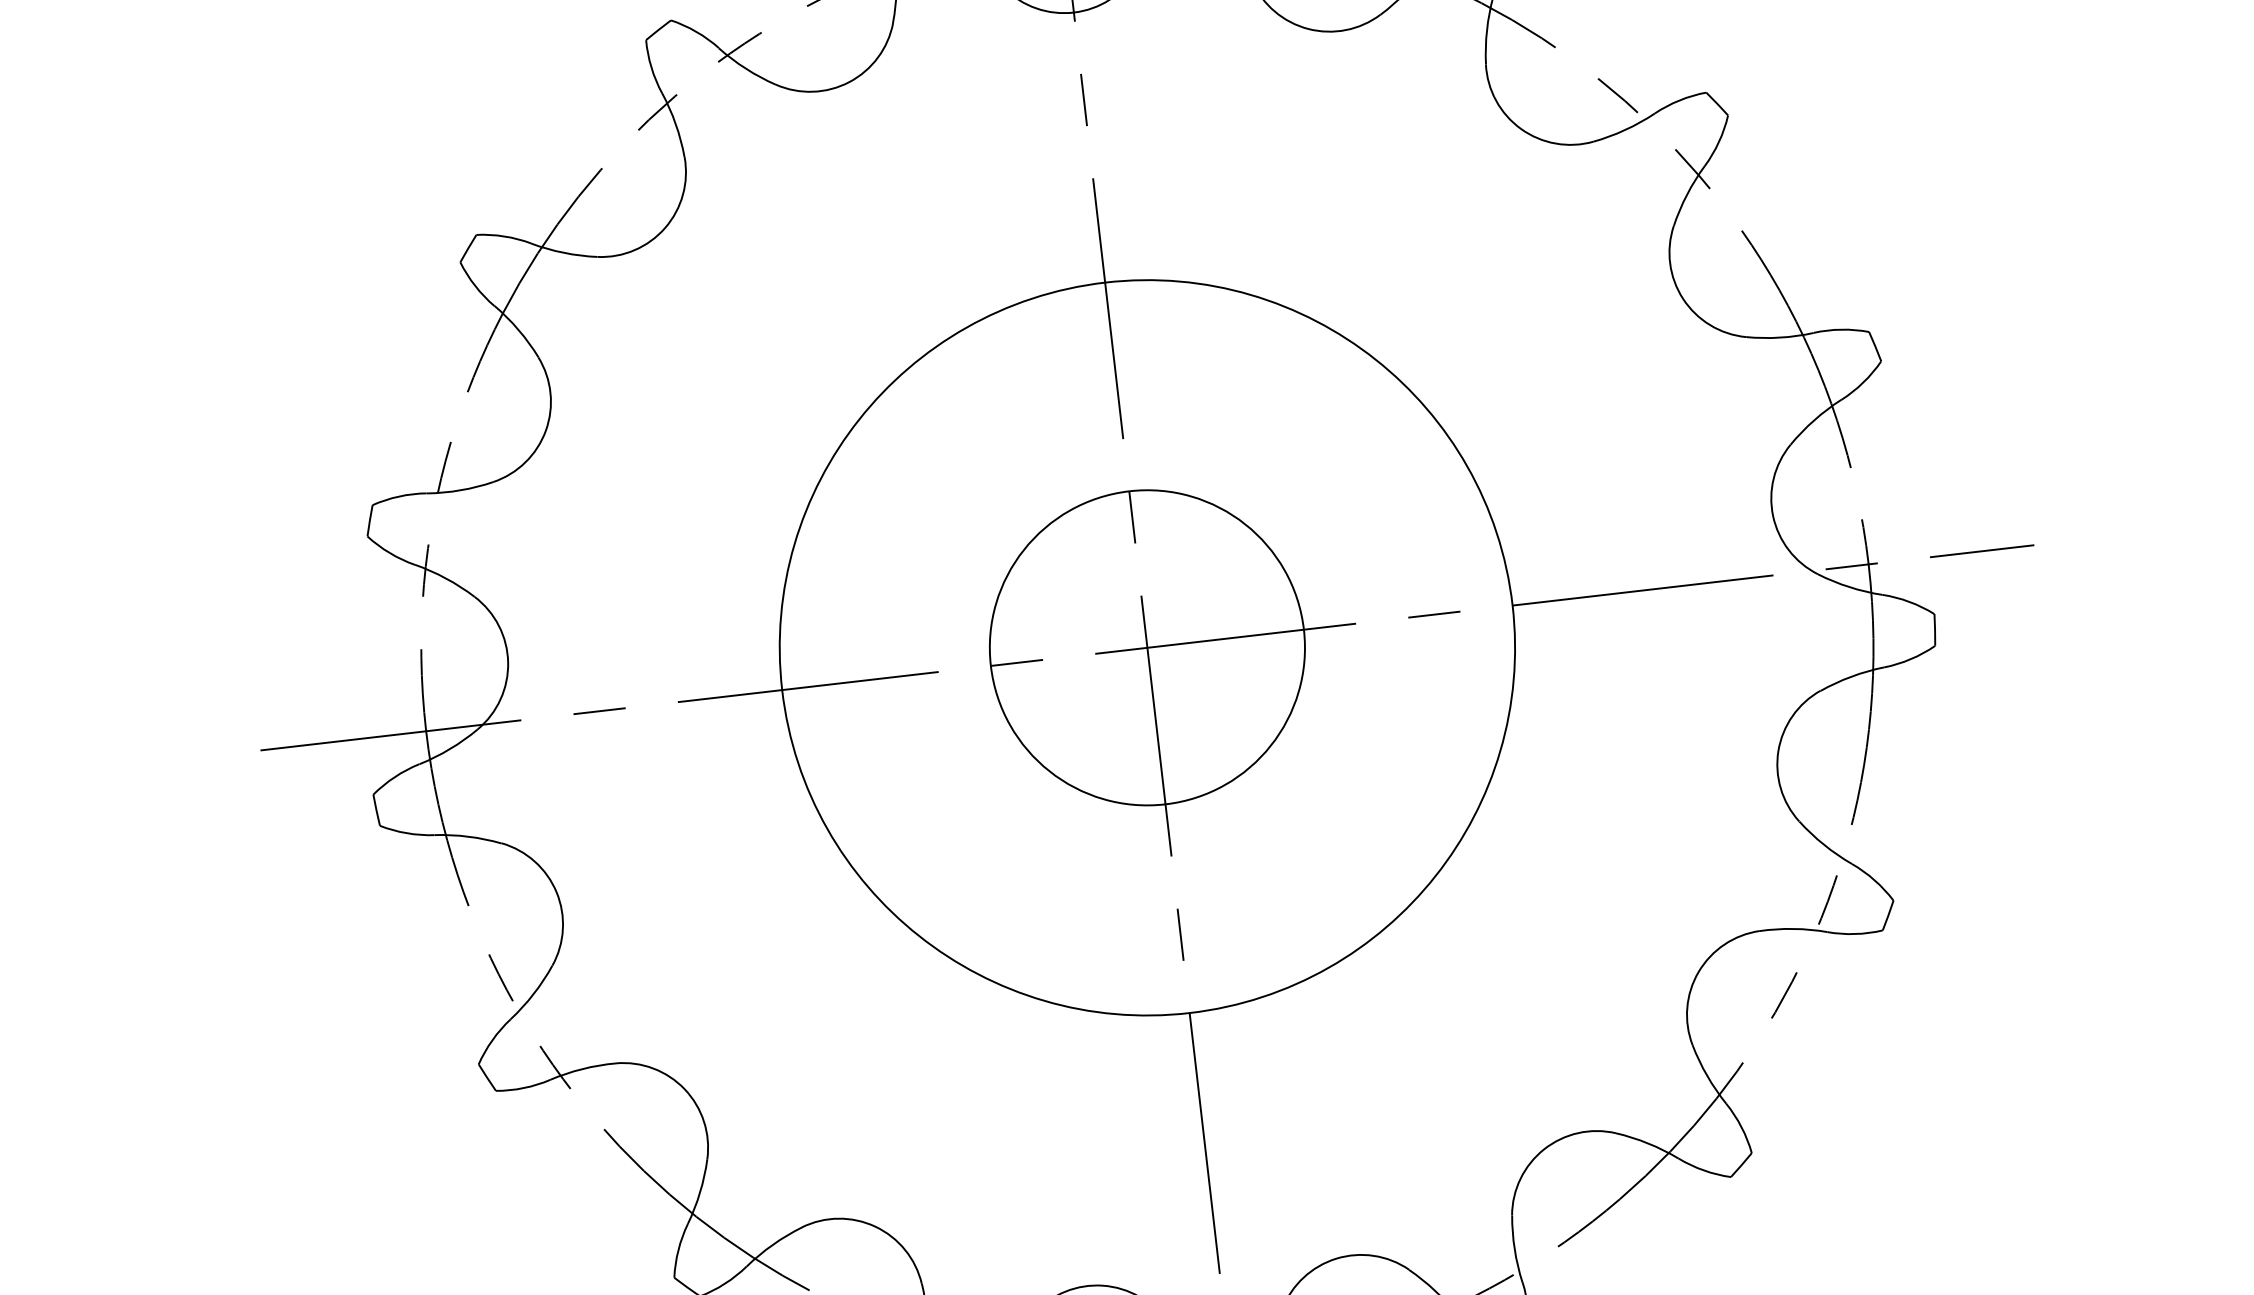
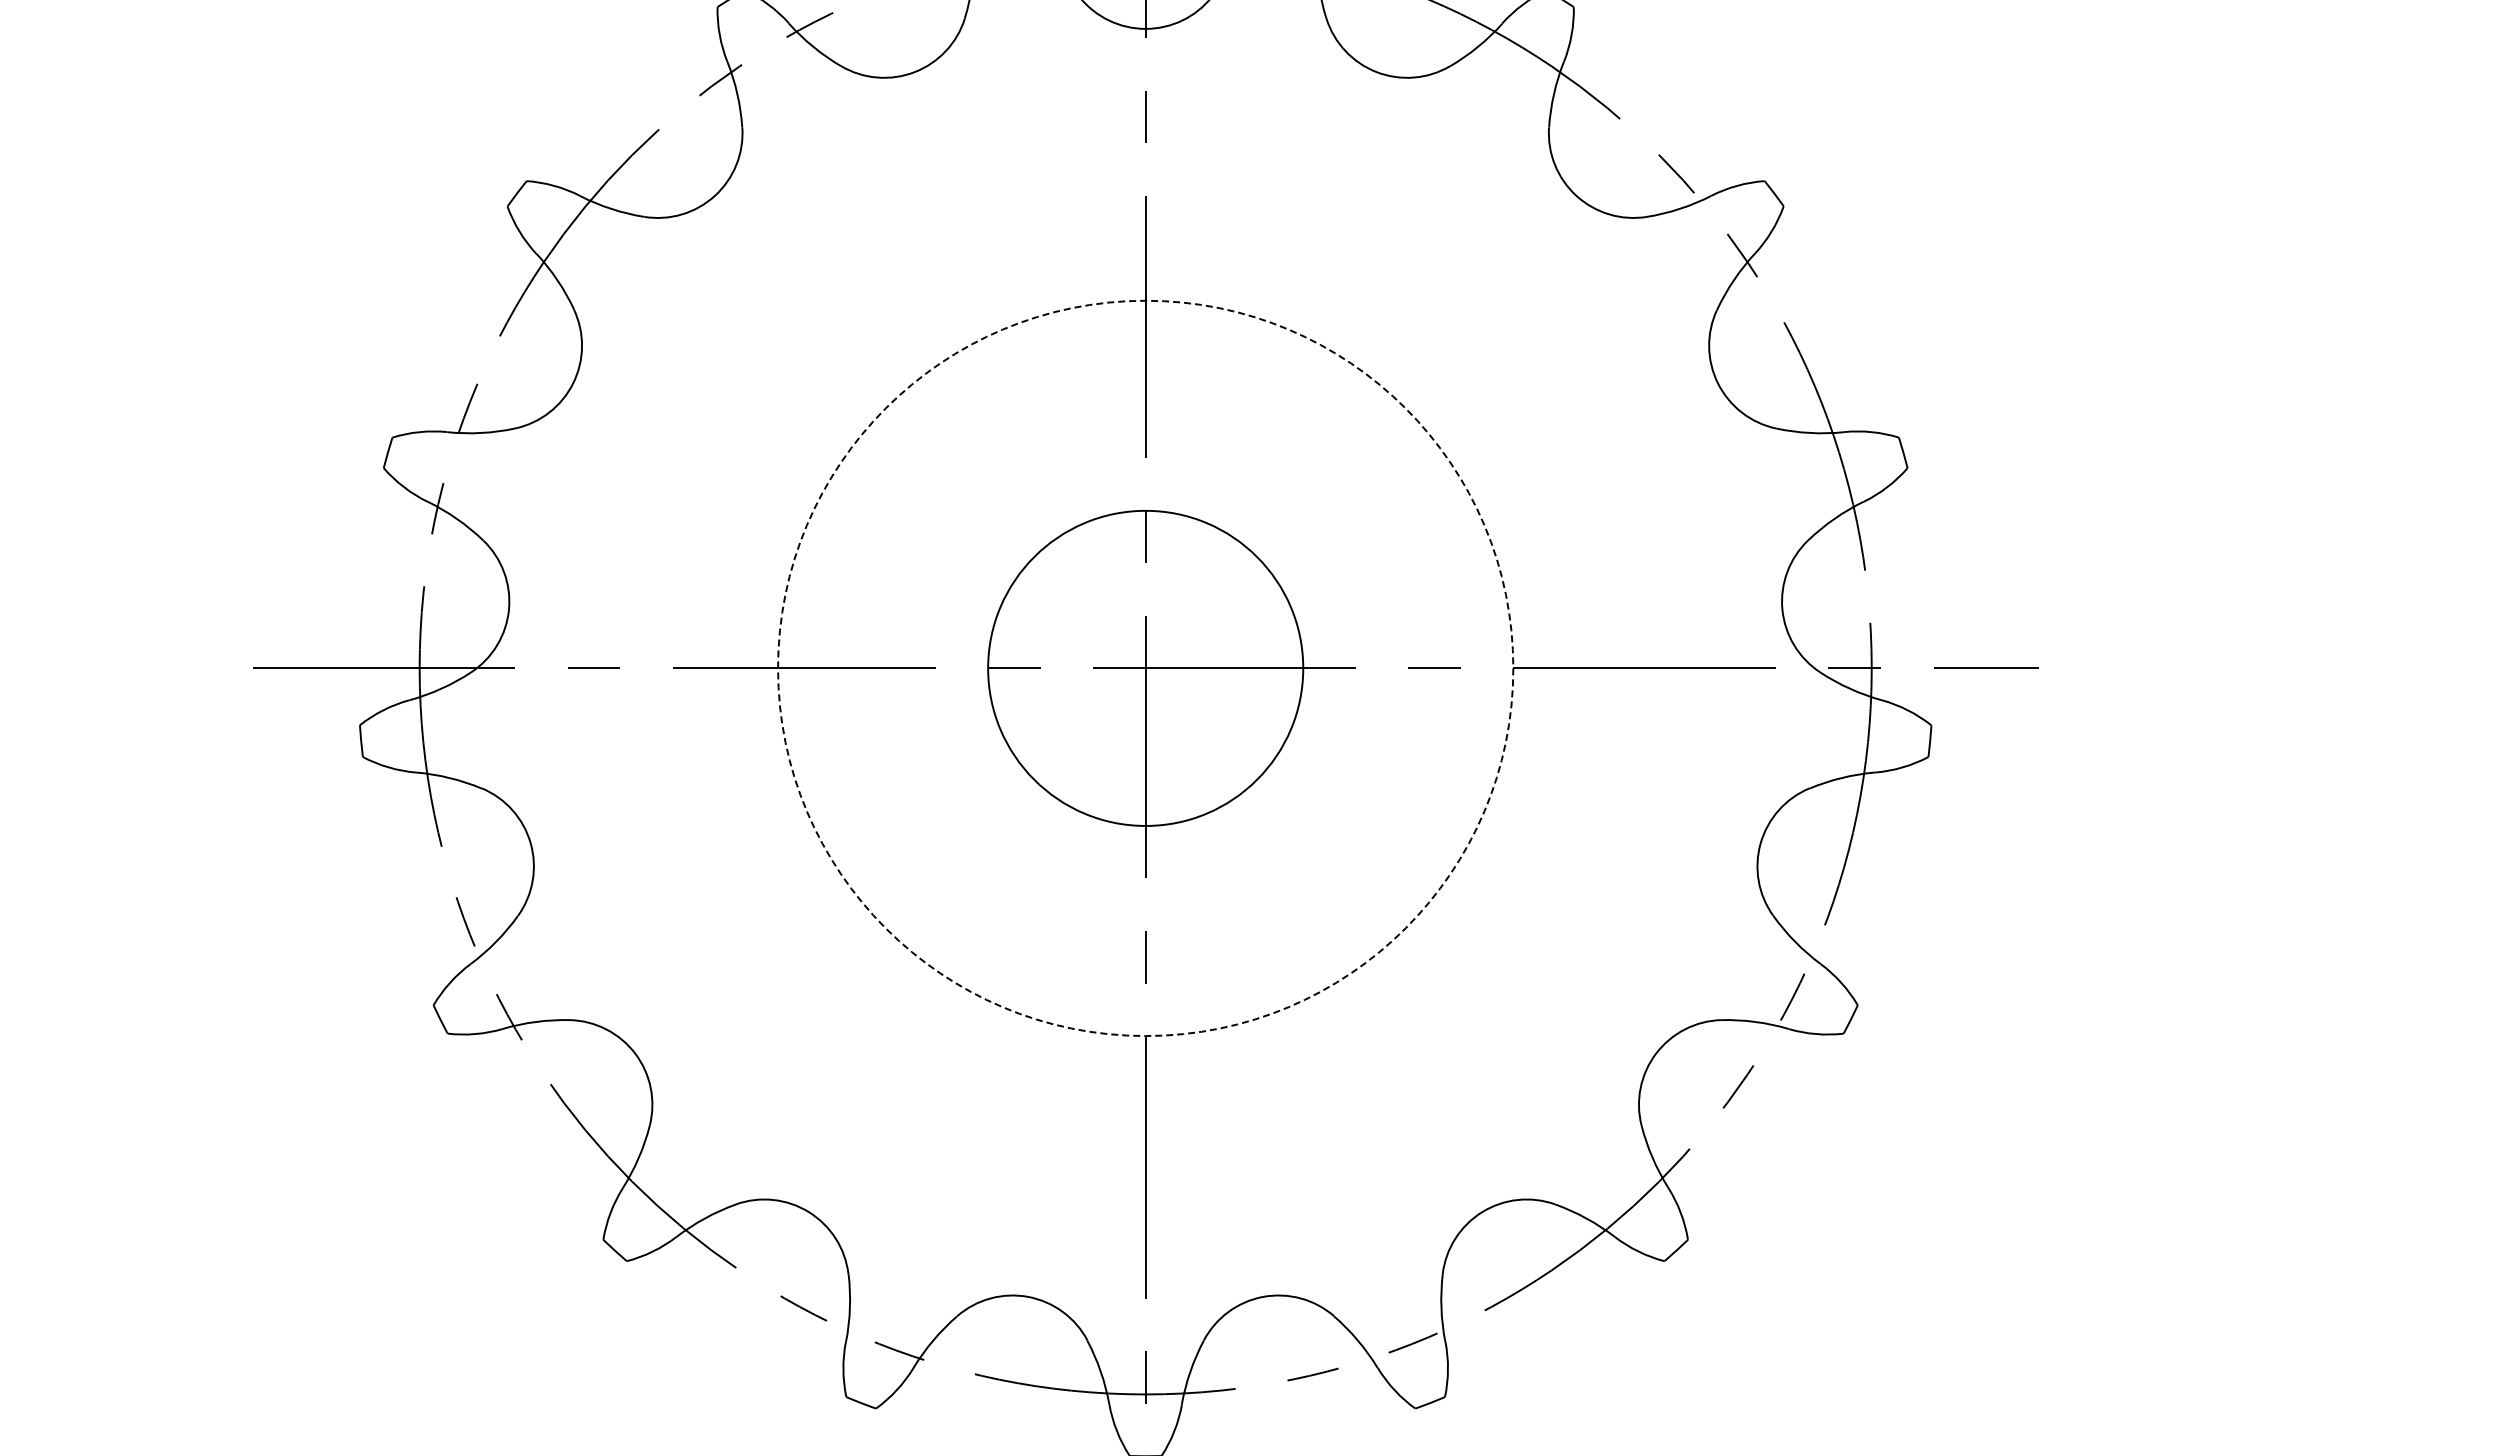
circle: (1147, 647) -> (1145, 668), solid -> dashed

